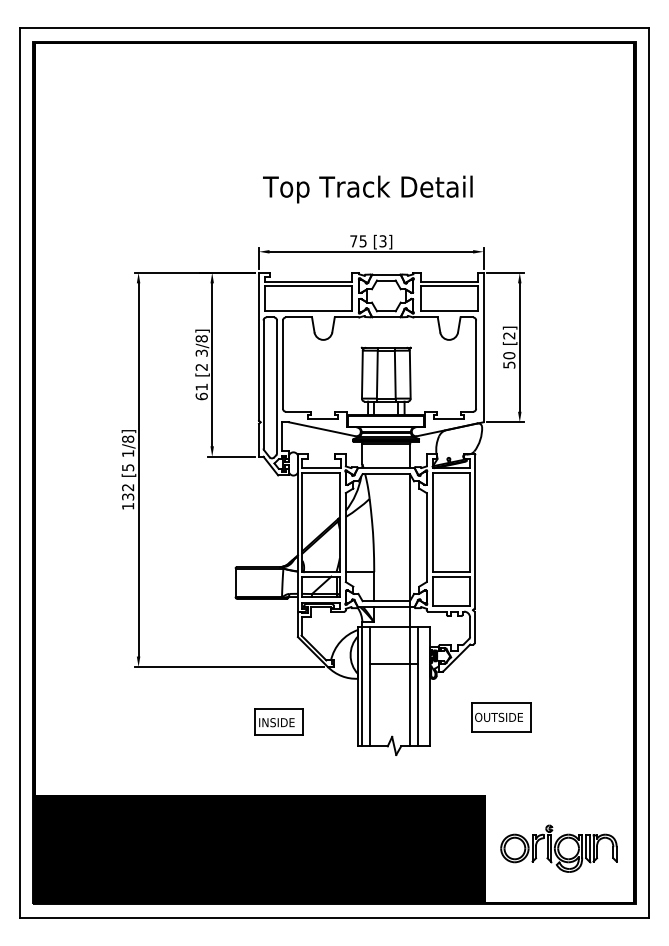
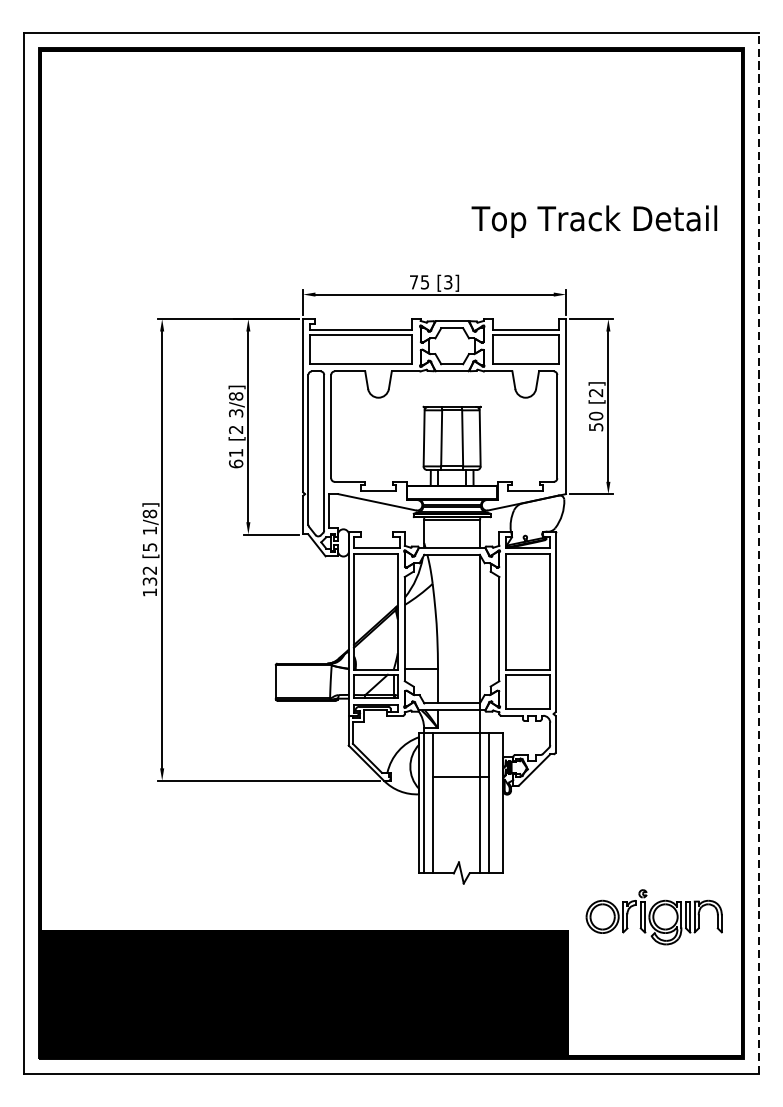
text: (367, 189) -> (593, 221), moved
line: (648, 473) -> (759, 554), solid -> dashed
part: (501, 717) -> (586, 839), removed
part: (278, 721) -> (325, 844), removed
part: (558, 848) -> (653, 916), moved

